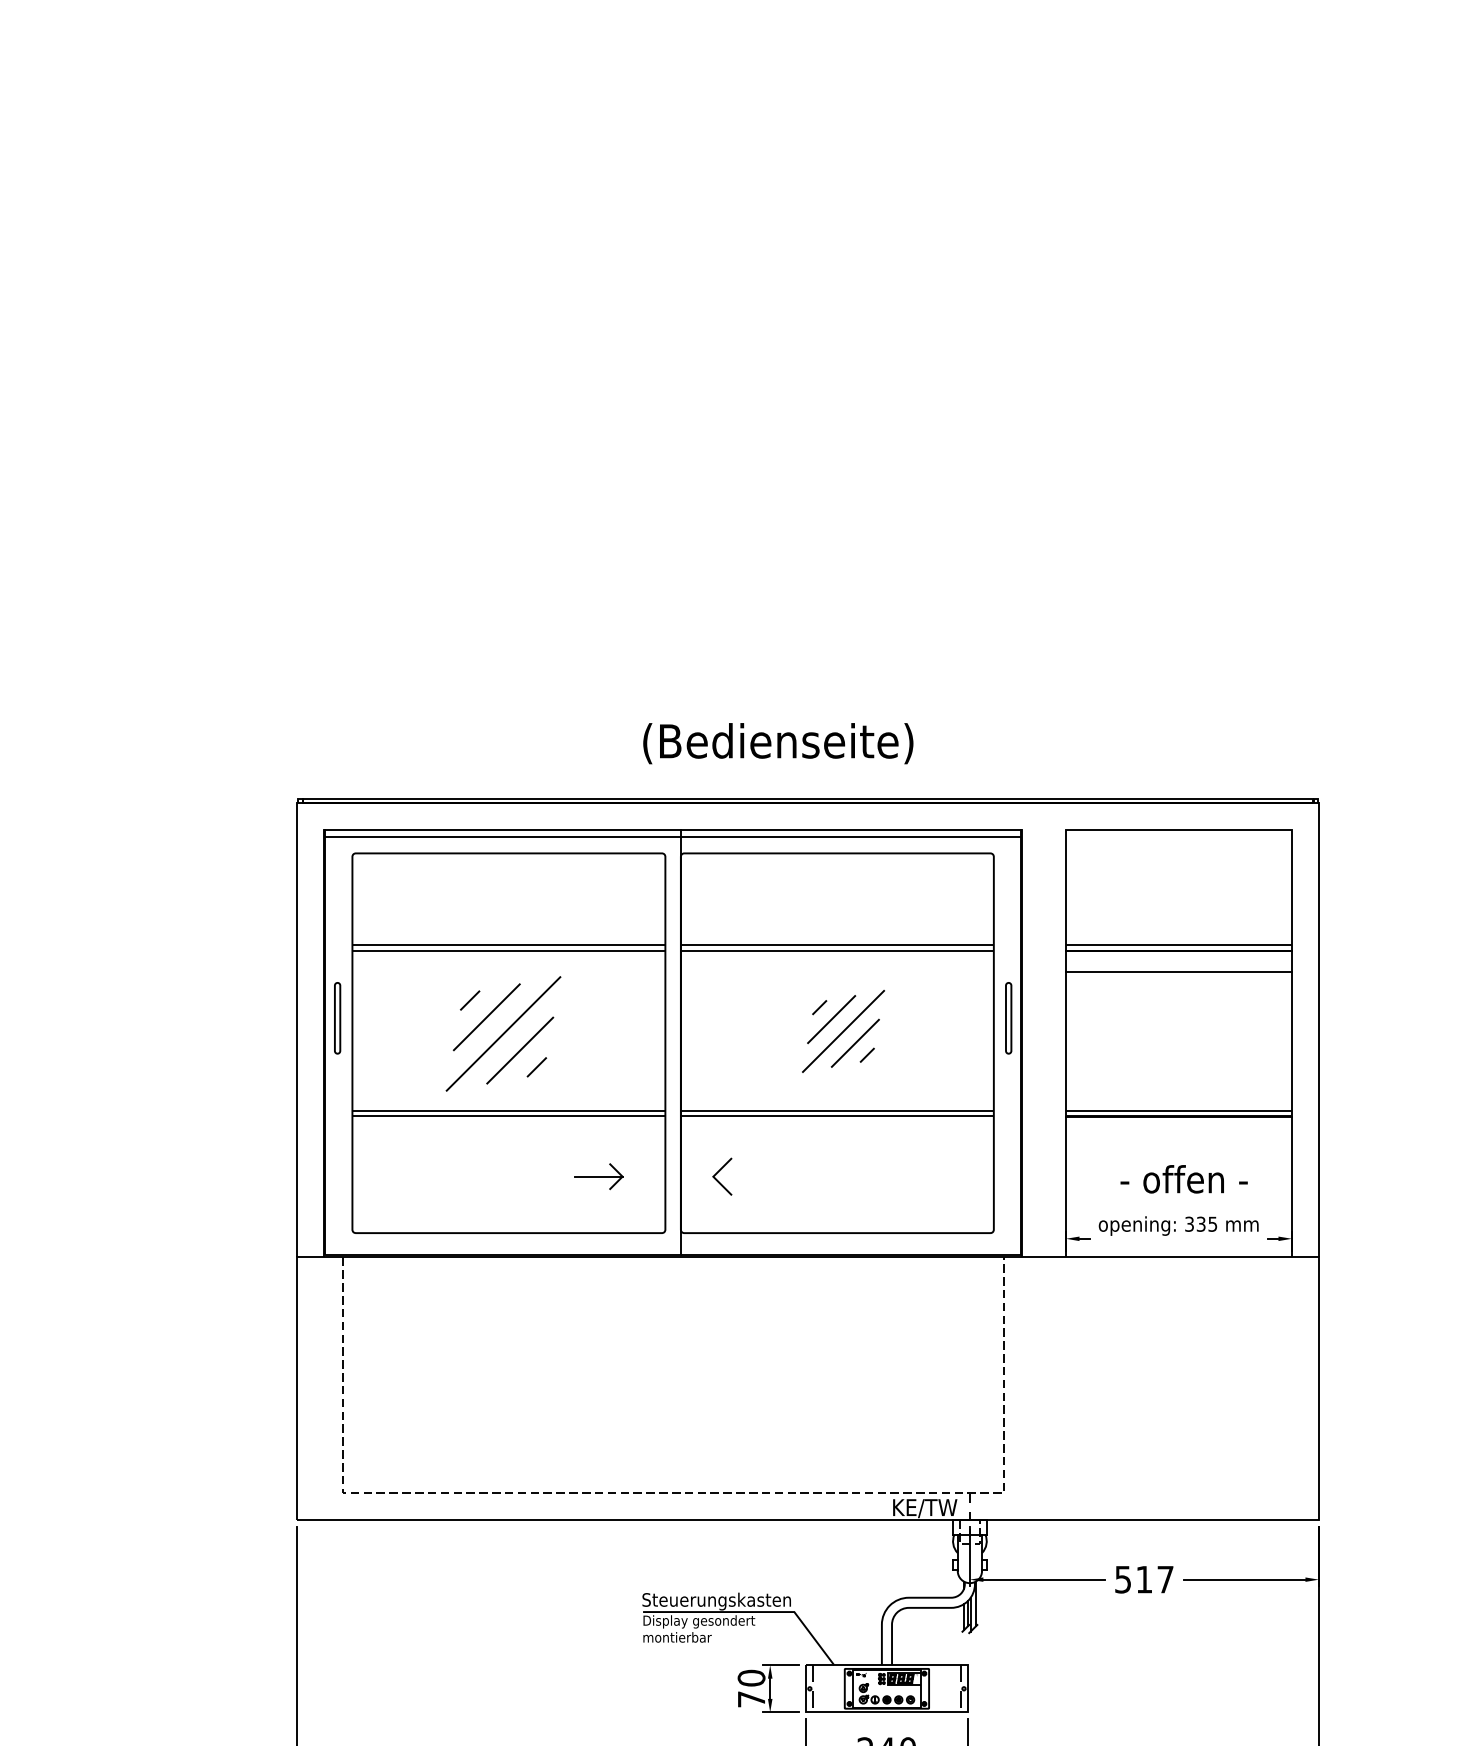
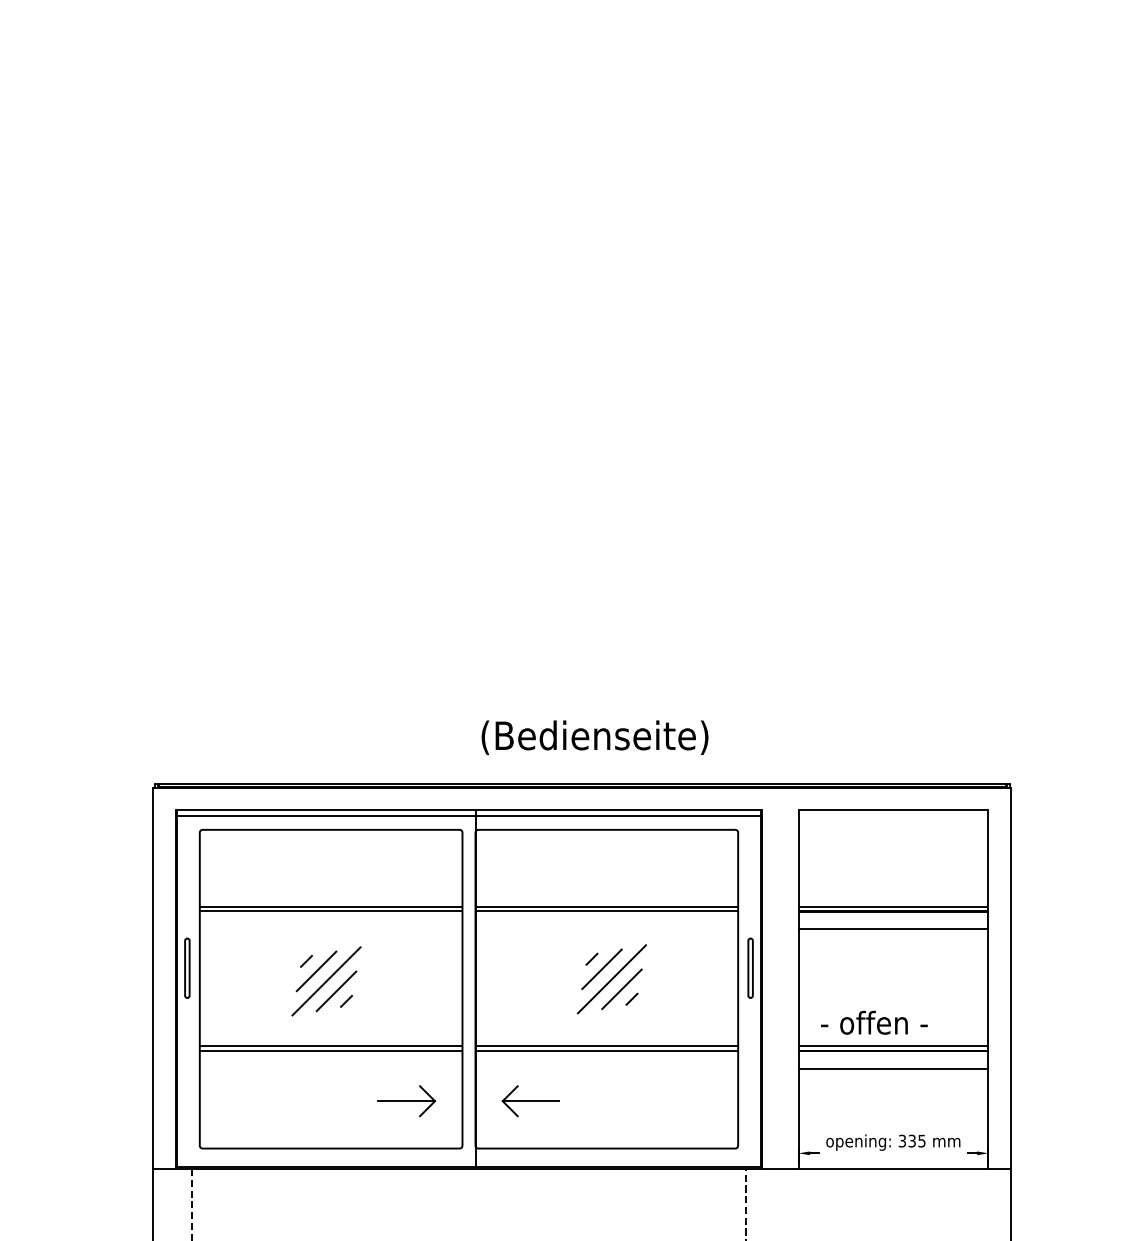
text: (778, 743) -> (595, 737), moved
part: (502, 1033) -> (325, 981), size x0.71
line: (1178, 1138) -> (893, 1069), added
part: (598, 1176) -> (406, 1101), size x1.43
line: (746, 1176) -> (530, 1101), added
text: (1183, 1179) -> (873, 1022), moved

